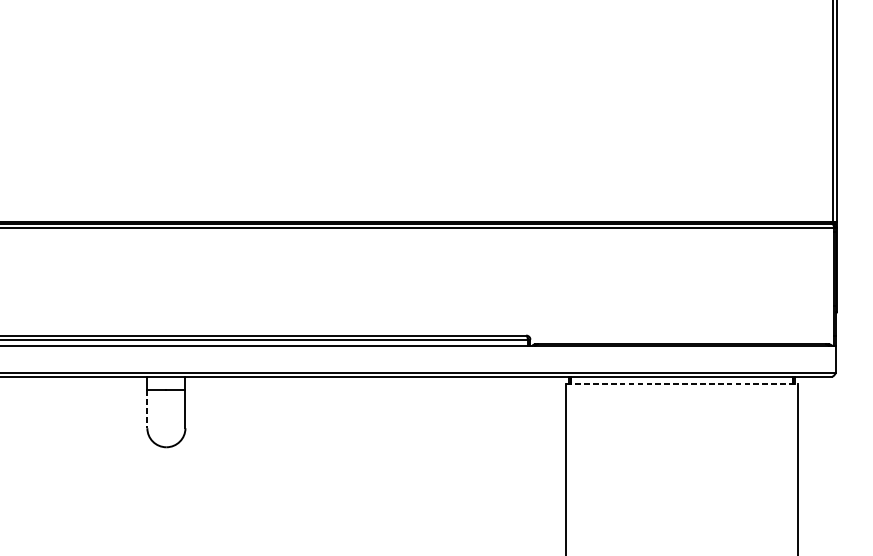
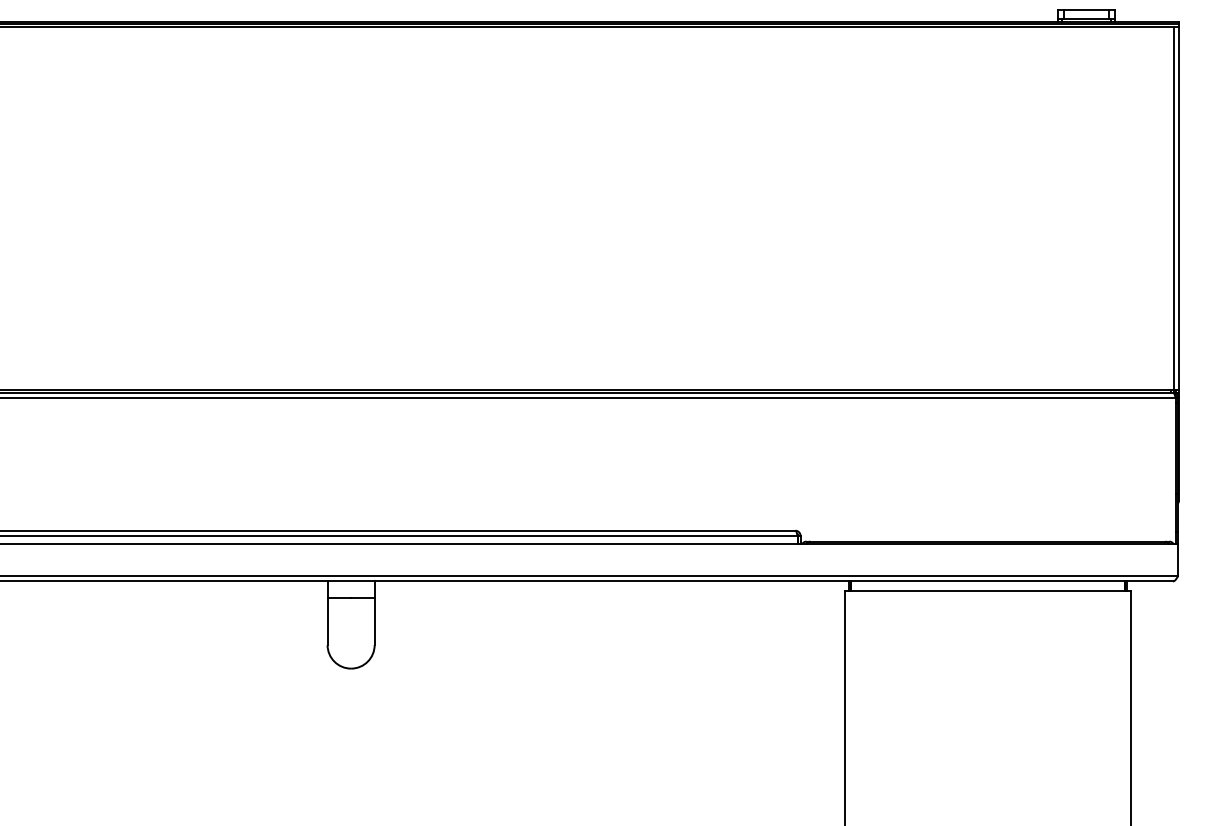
line: (682, 383) -> (988, 590), dashed -> solid
line: (147, 409) -> (327, 621), dashed -> solid

